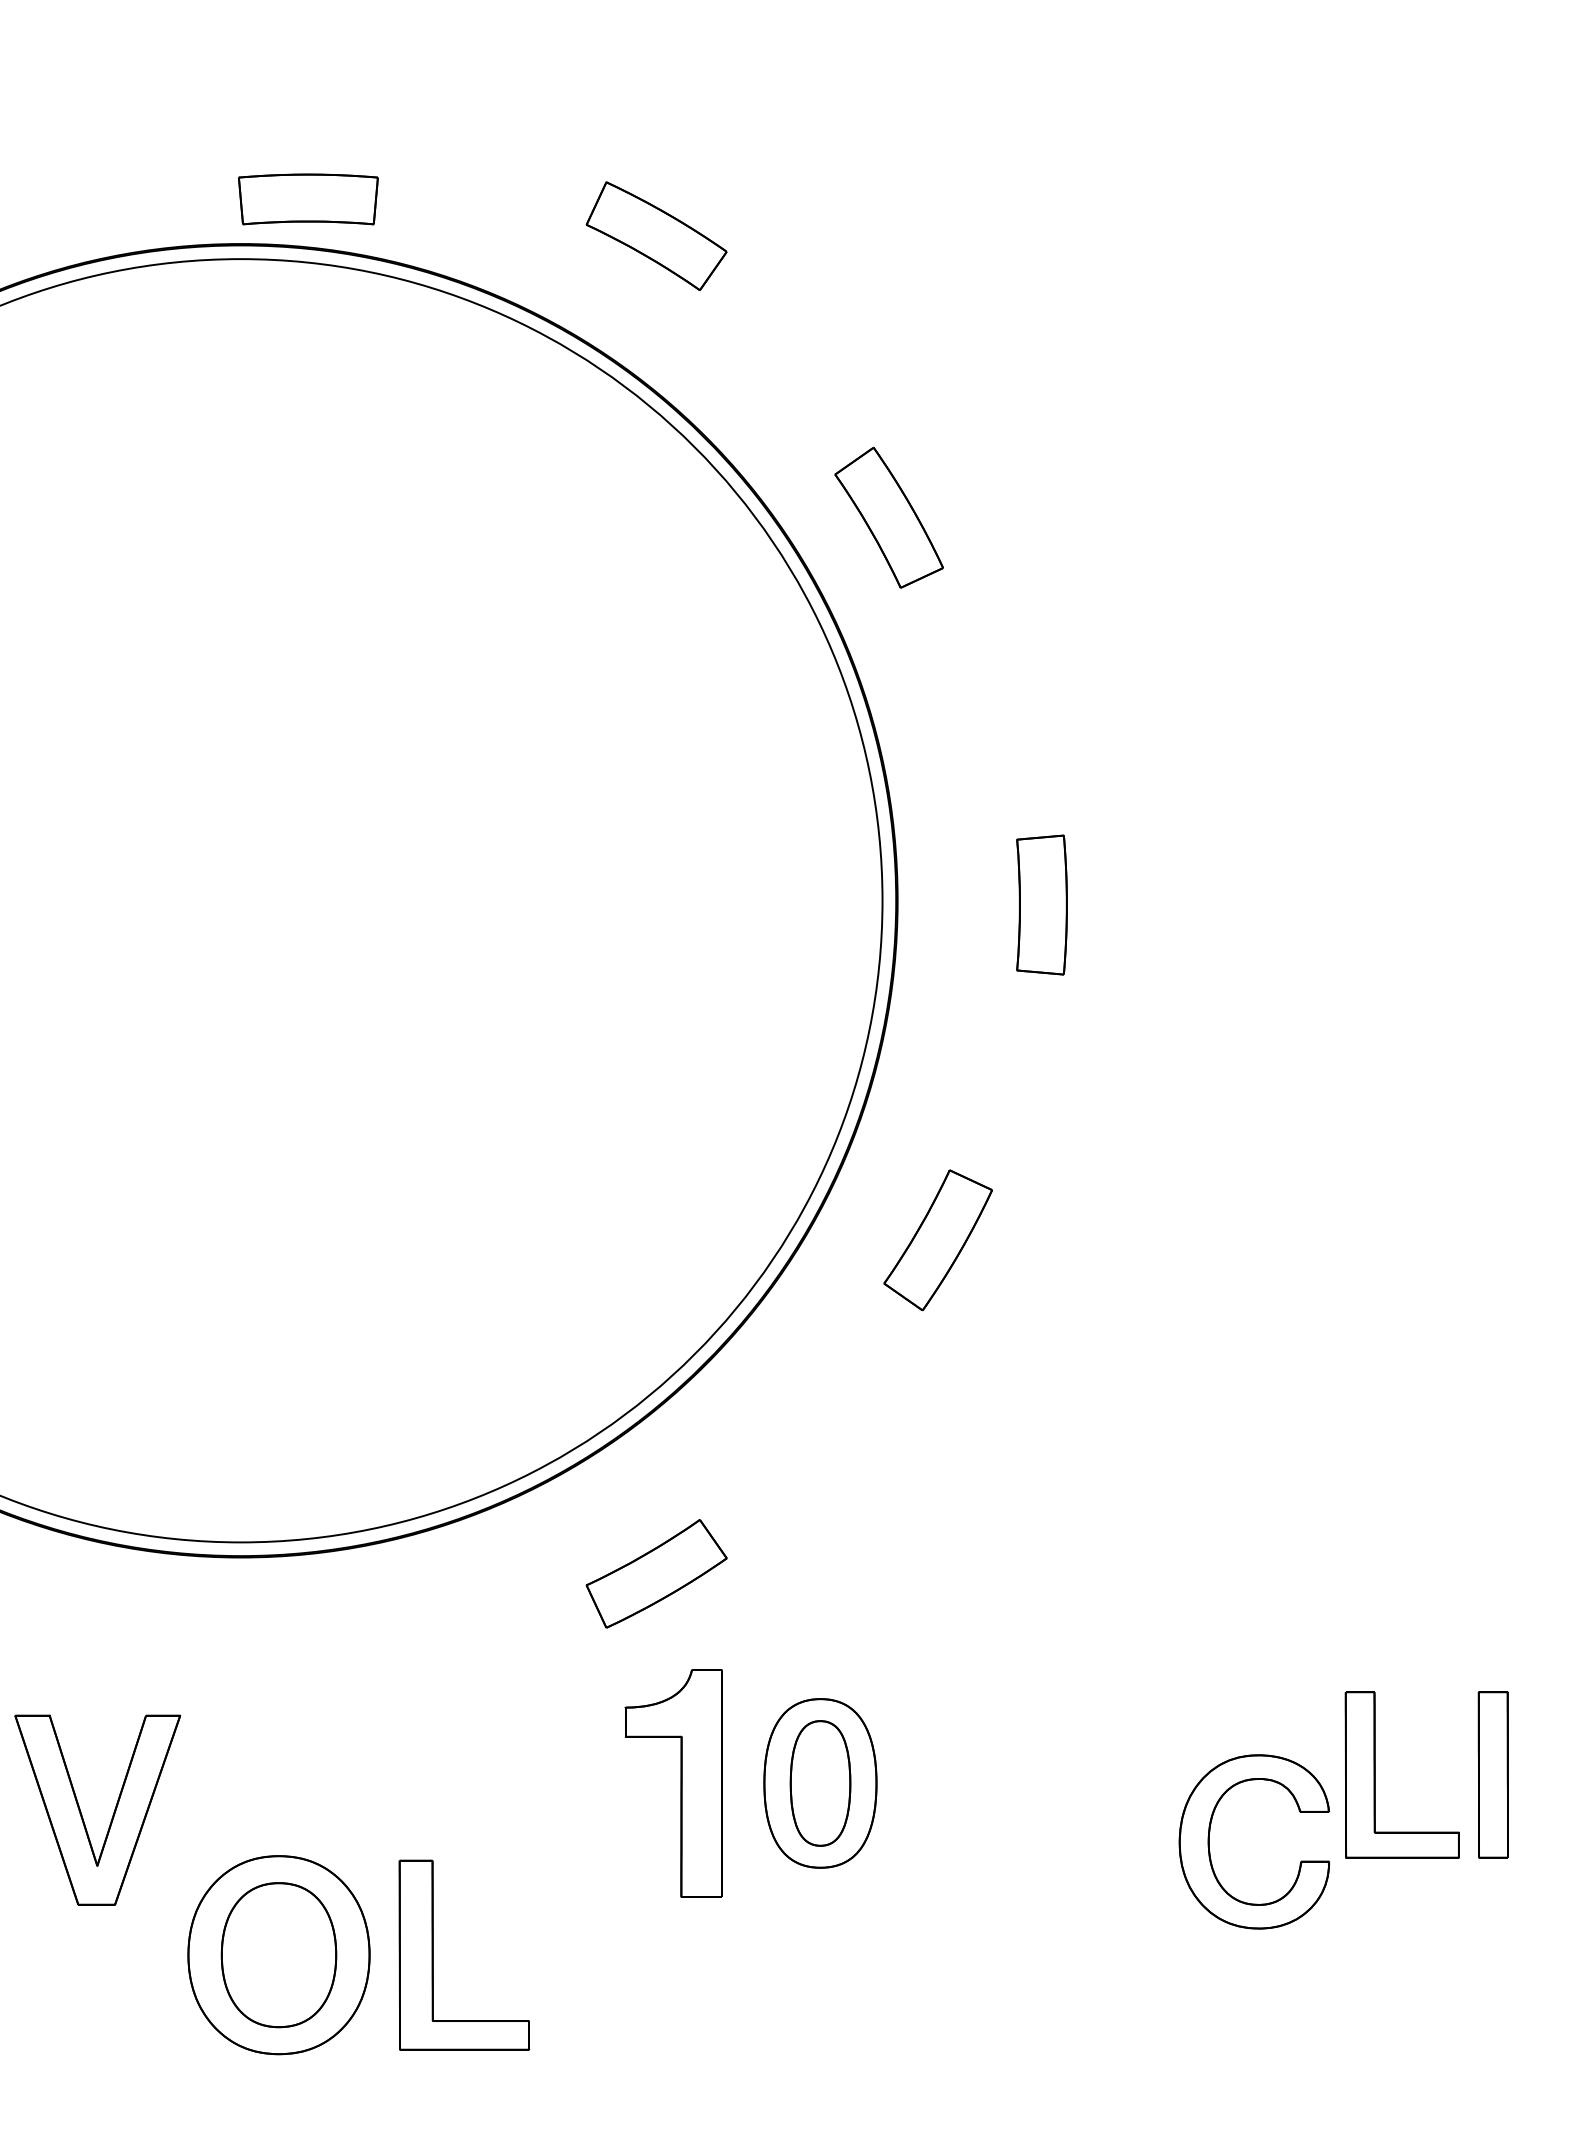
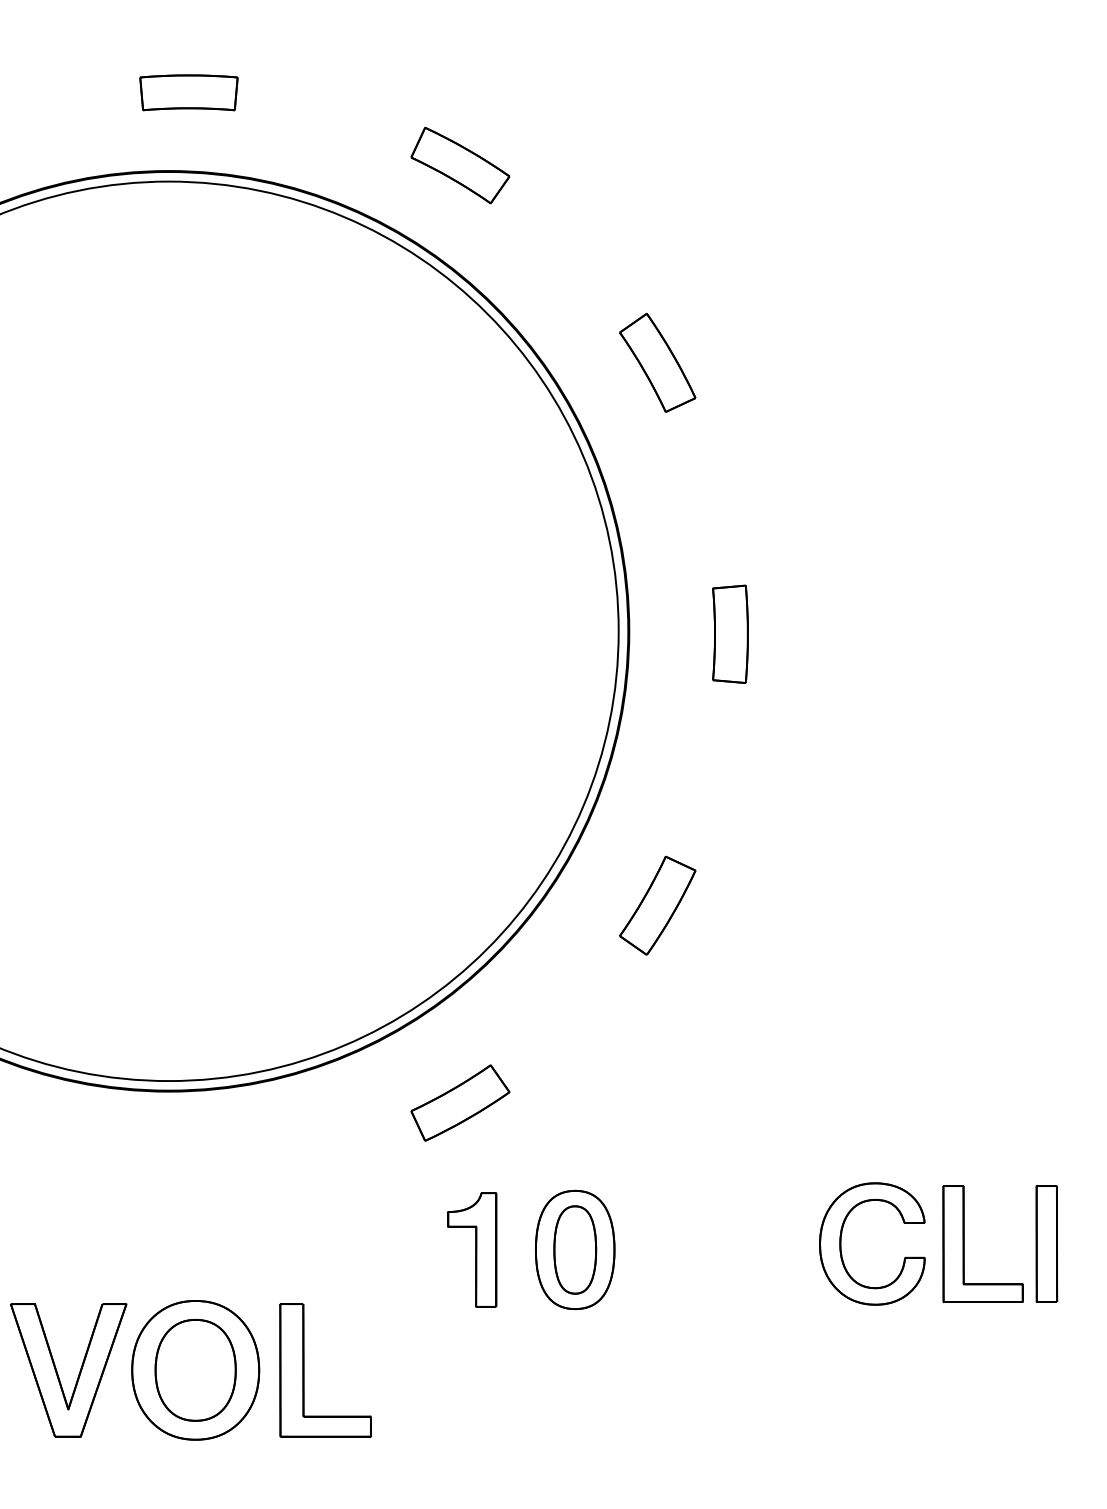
part: (308, 199) -> (189, 92), moved
part: (888, 517) -> (657, 362), moved
part: (937, 1240) -> (657, 905), moved
part: (673, 1783) -> (472, 1250), size x0.71
part: (82, 1814) -> (57, 1373), moved
part: (1210, 1832) -> (841, 1237), moved

